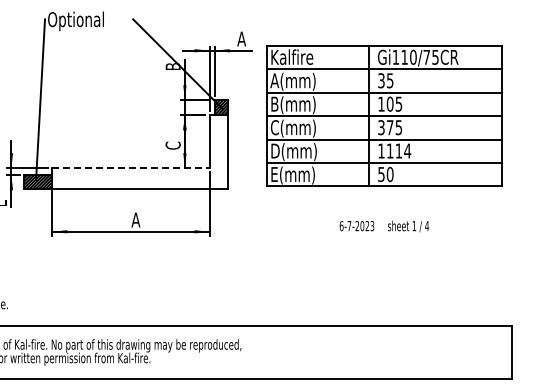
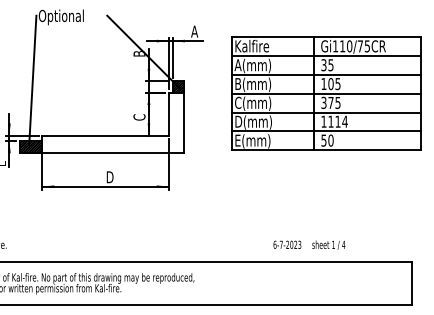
part: (384, 115) -> (326, 93), moved
line: (130, 168) -> (105, 135), dashed -> solid
text: (135, 219) -> (109, 176), A -> D
text: (384, 226) -> (309, 245), moved

